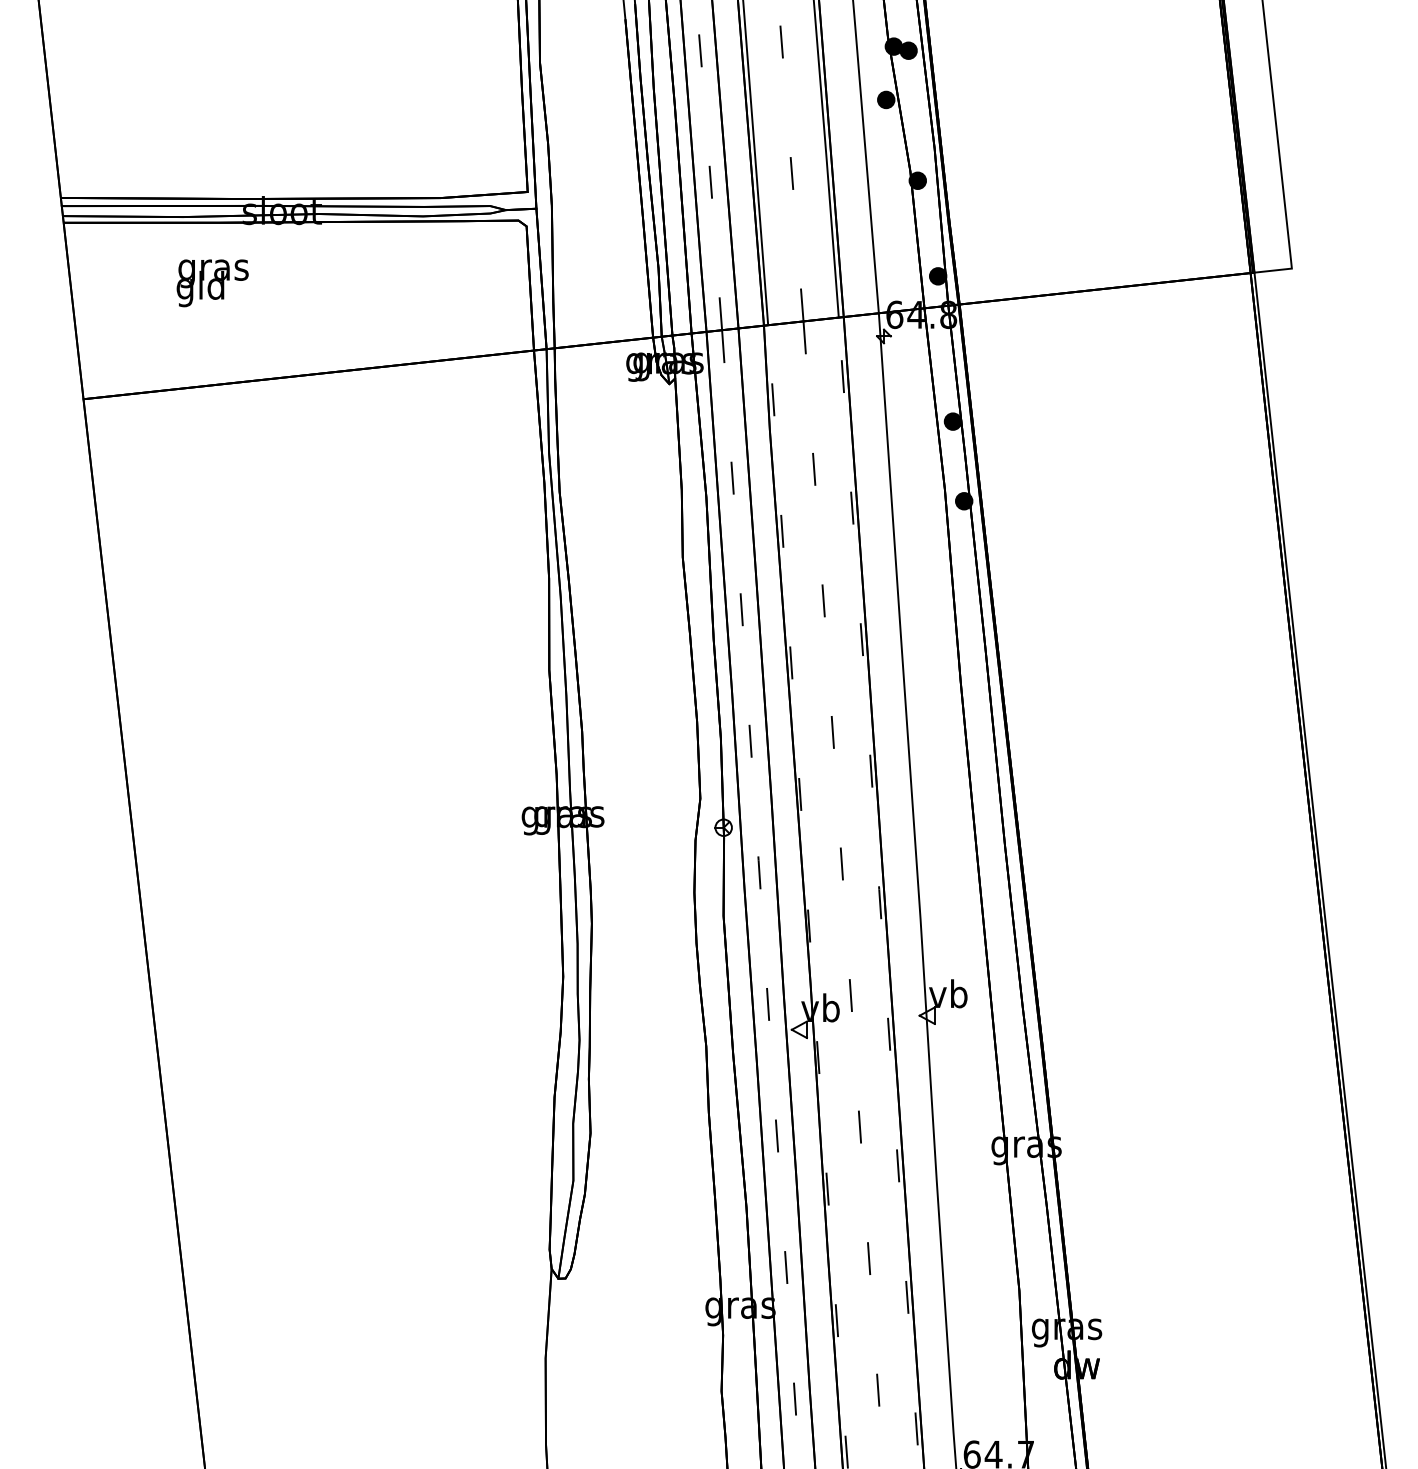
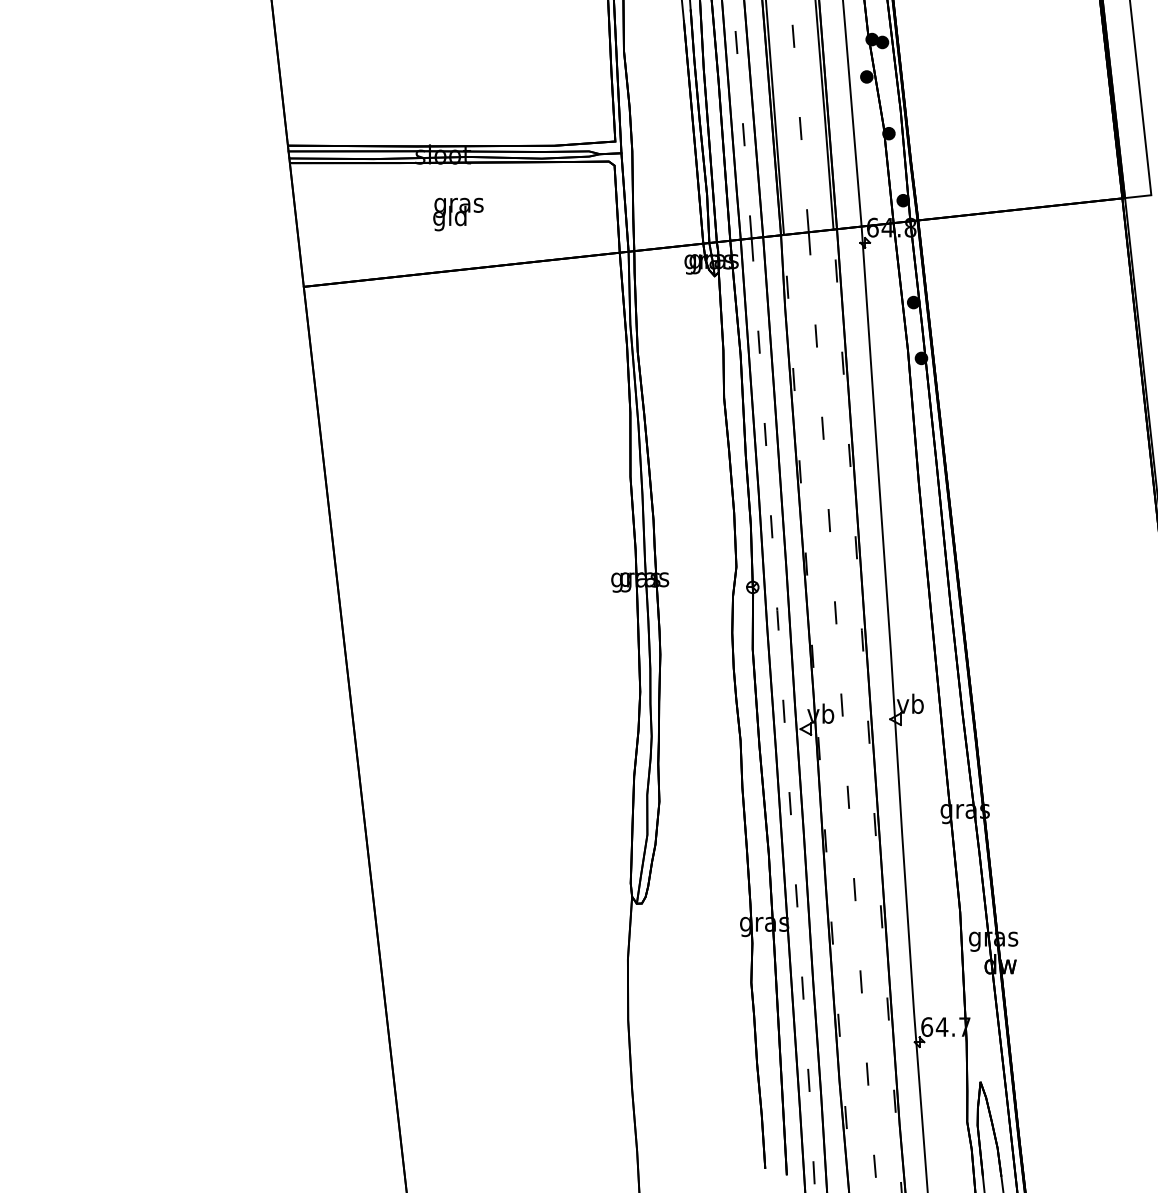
text: (212, 283) -> (458, 214), moved

